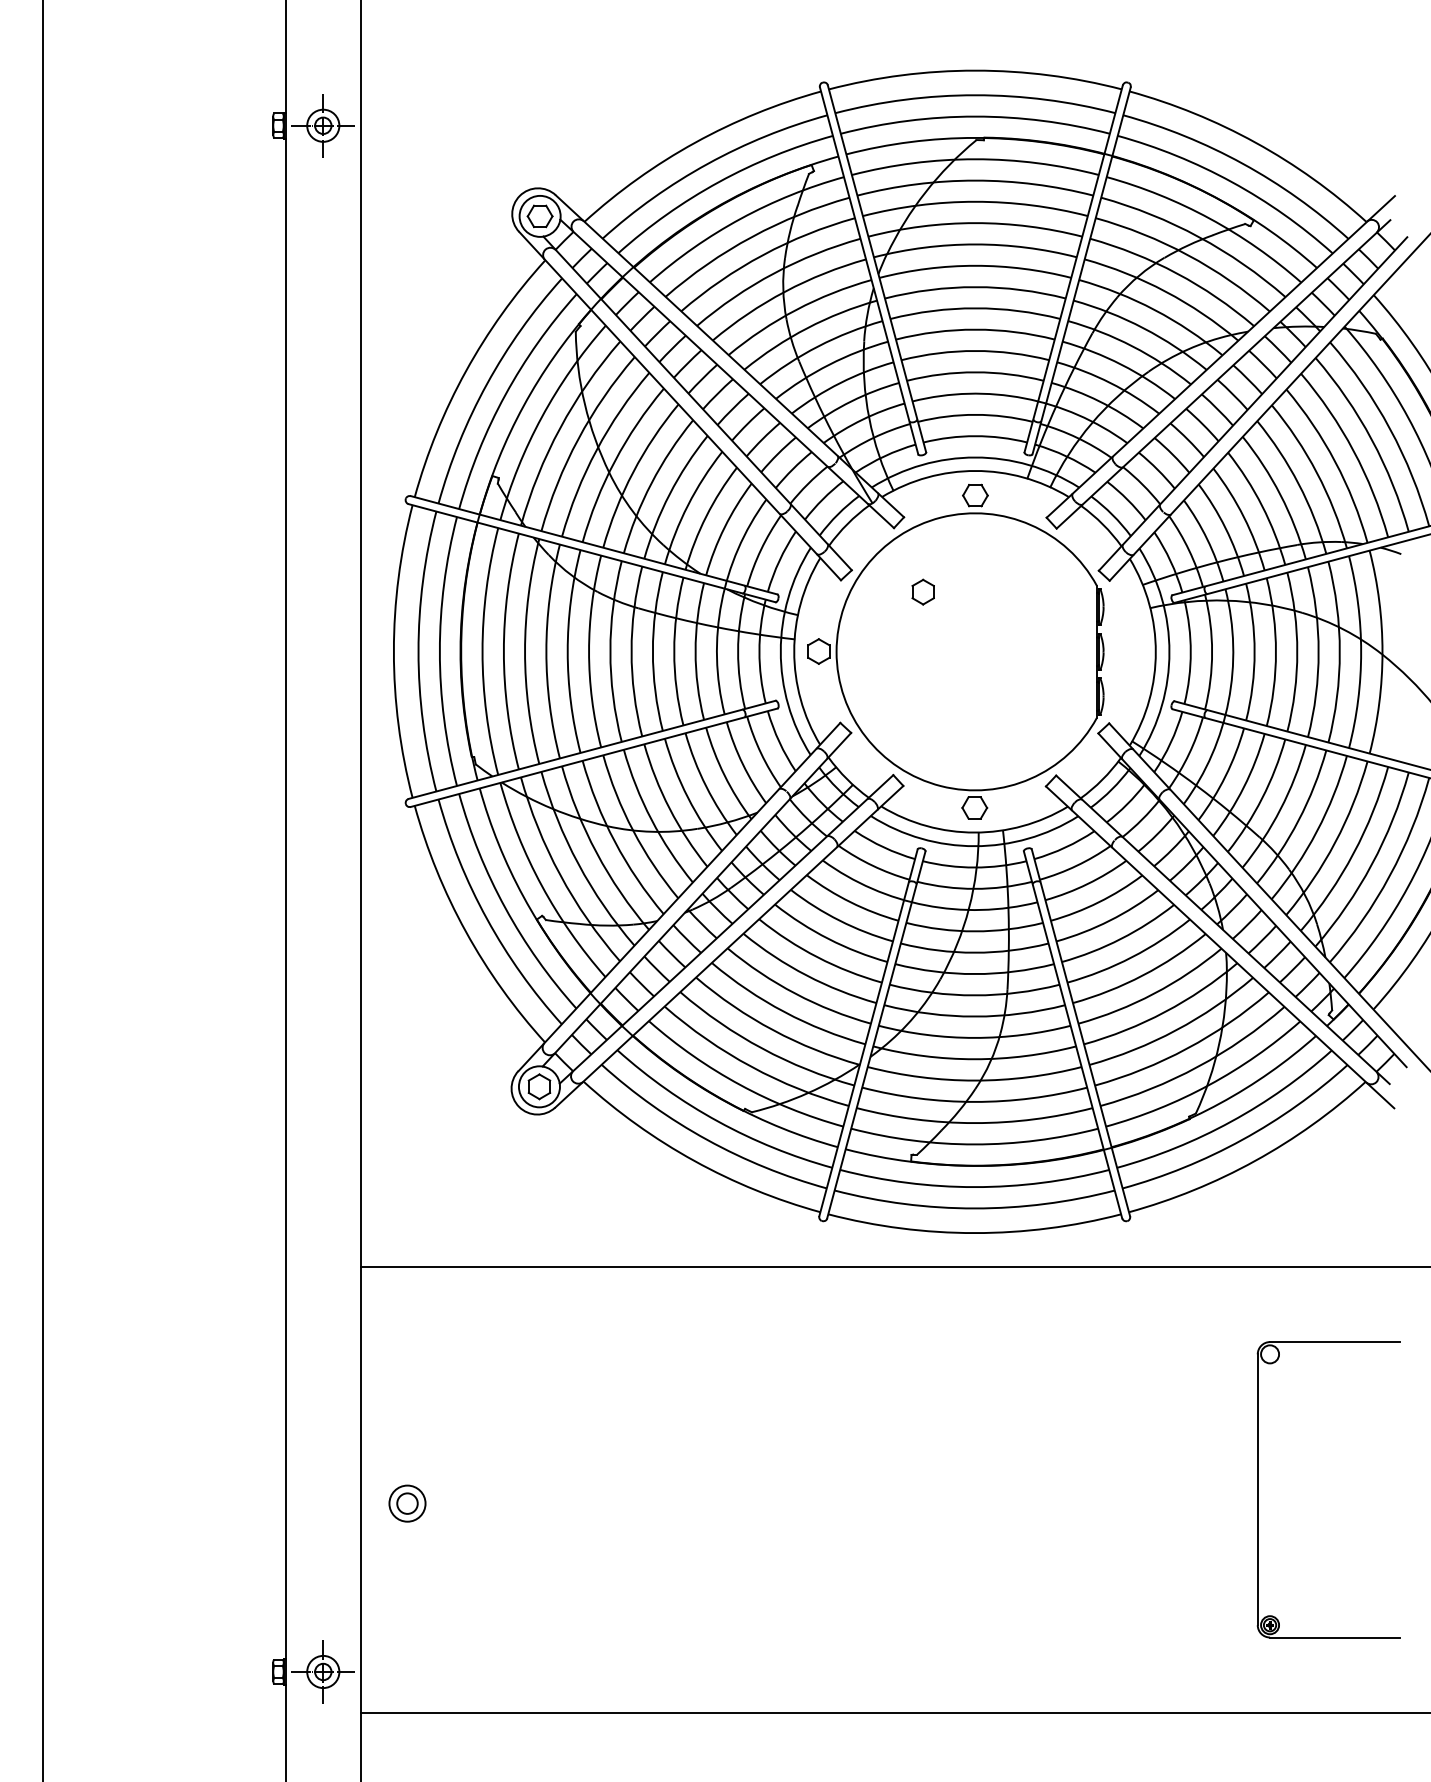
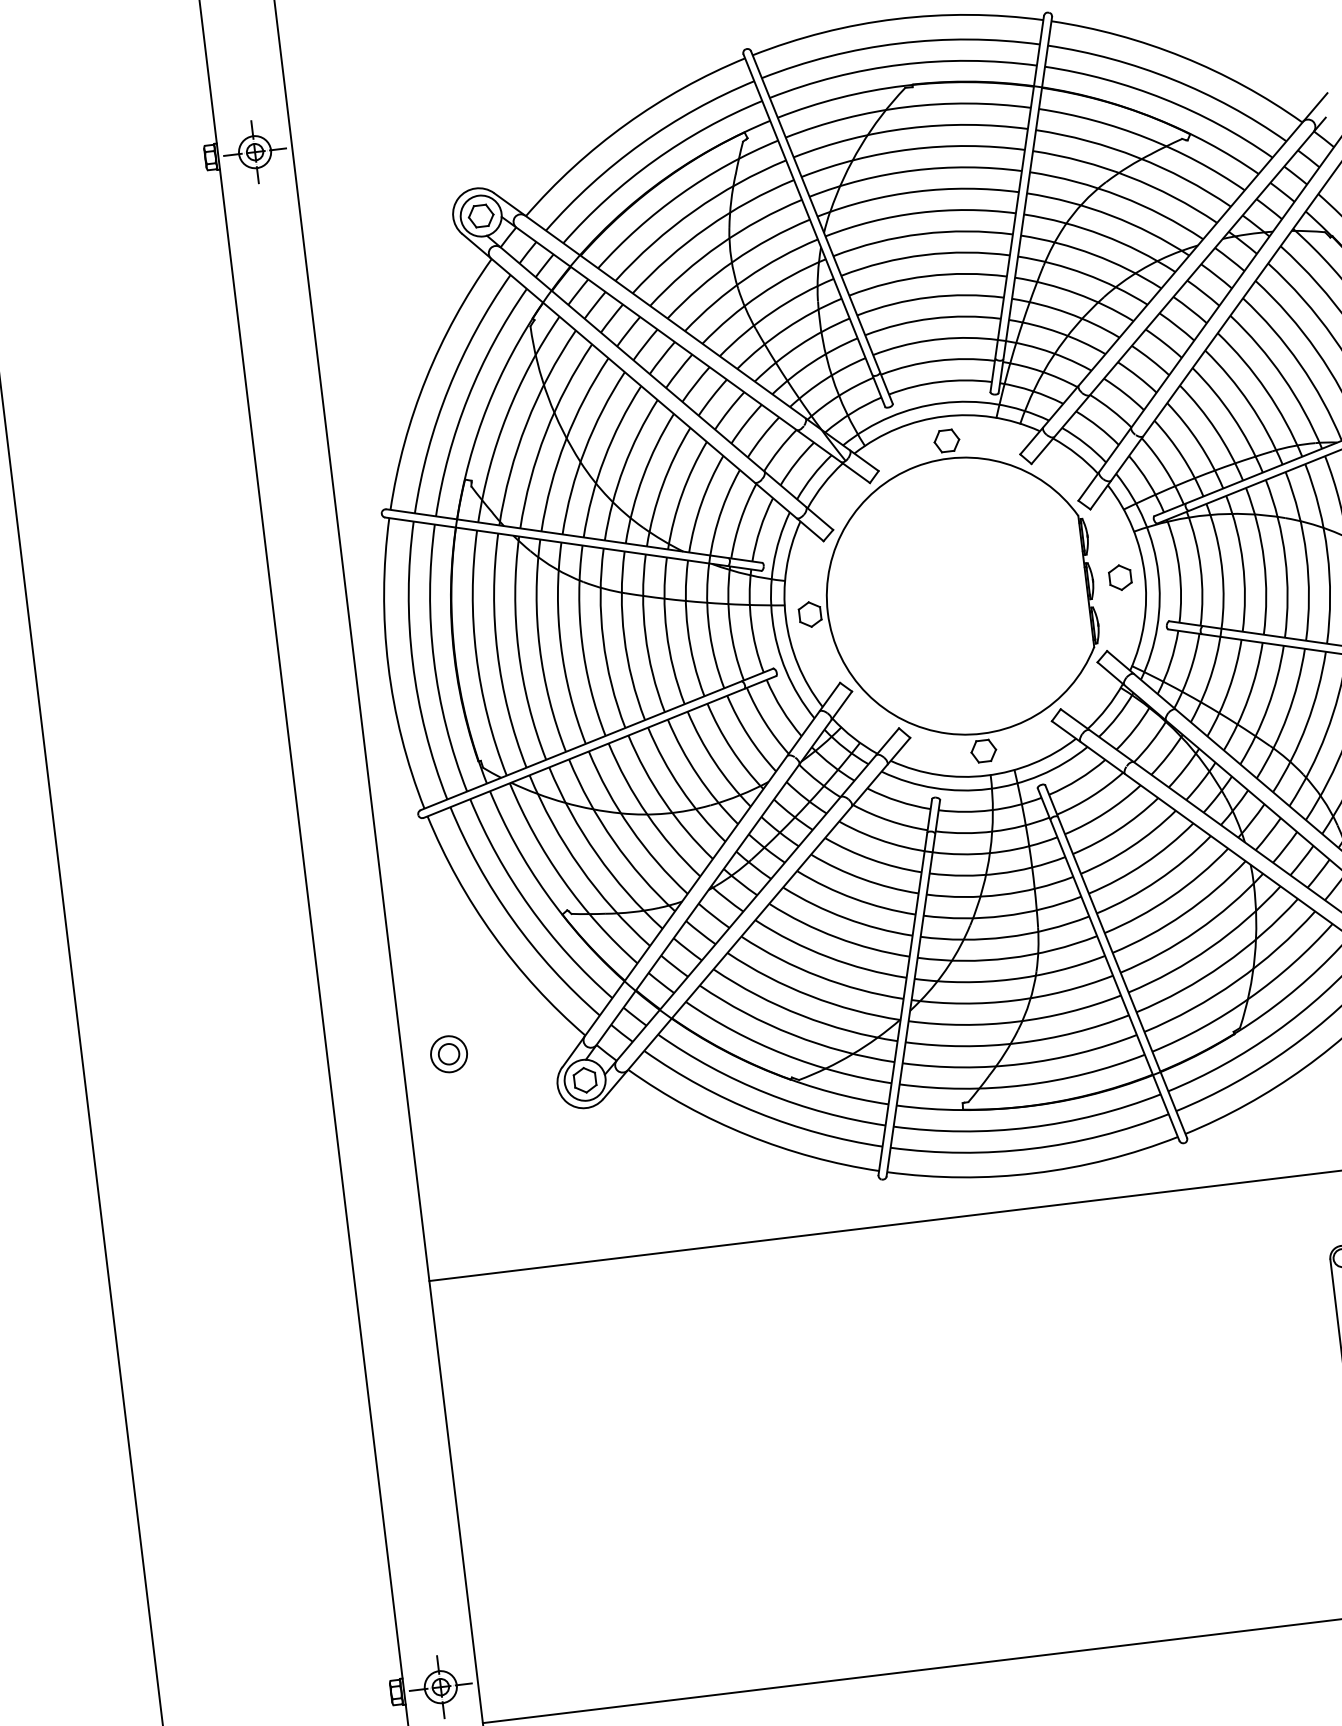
part: (922, 591) -> (1119, 577), moved
part: (407, 1503) -> (449, 1054), moved

